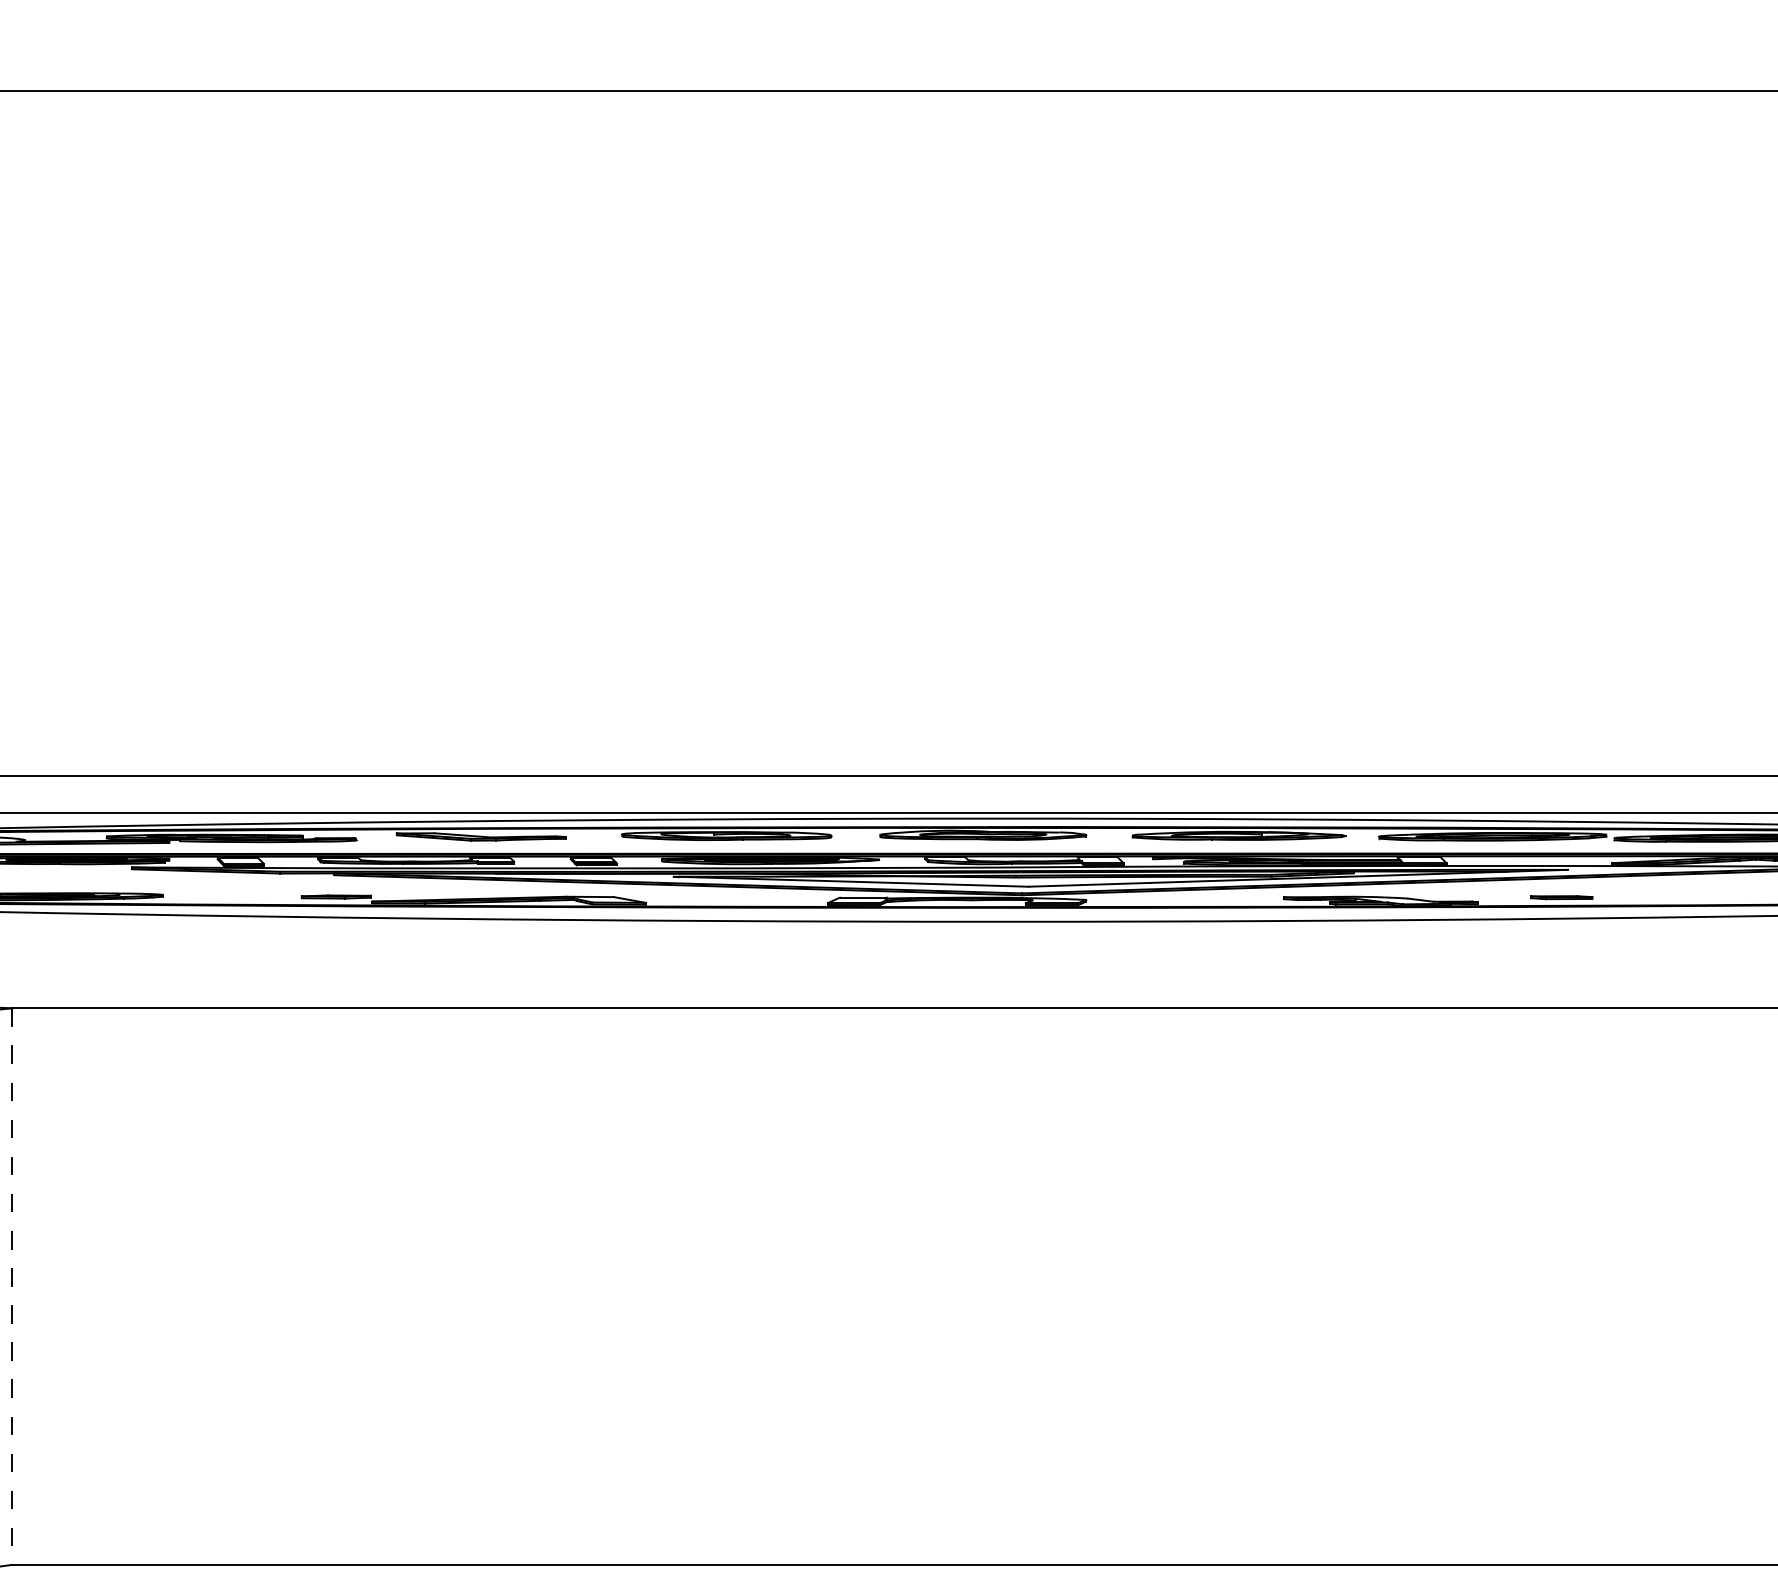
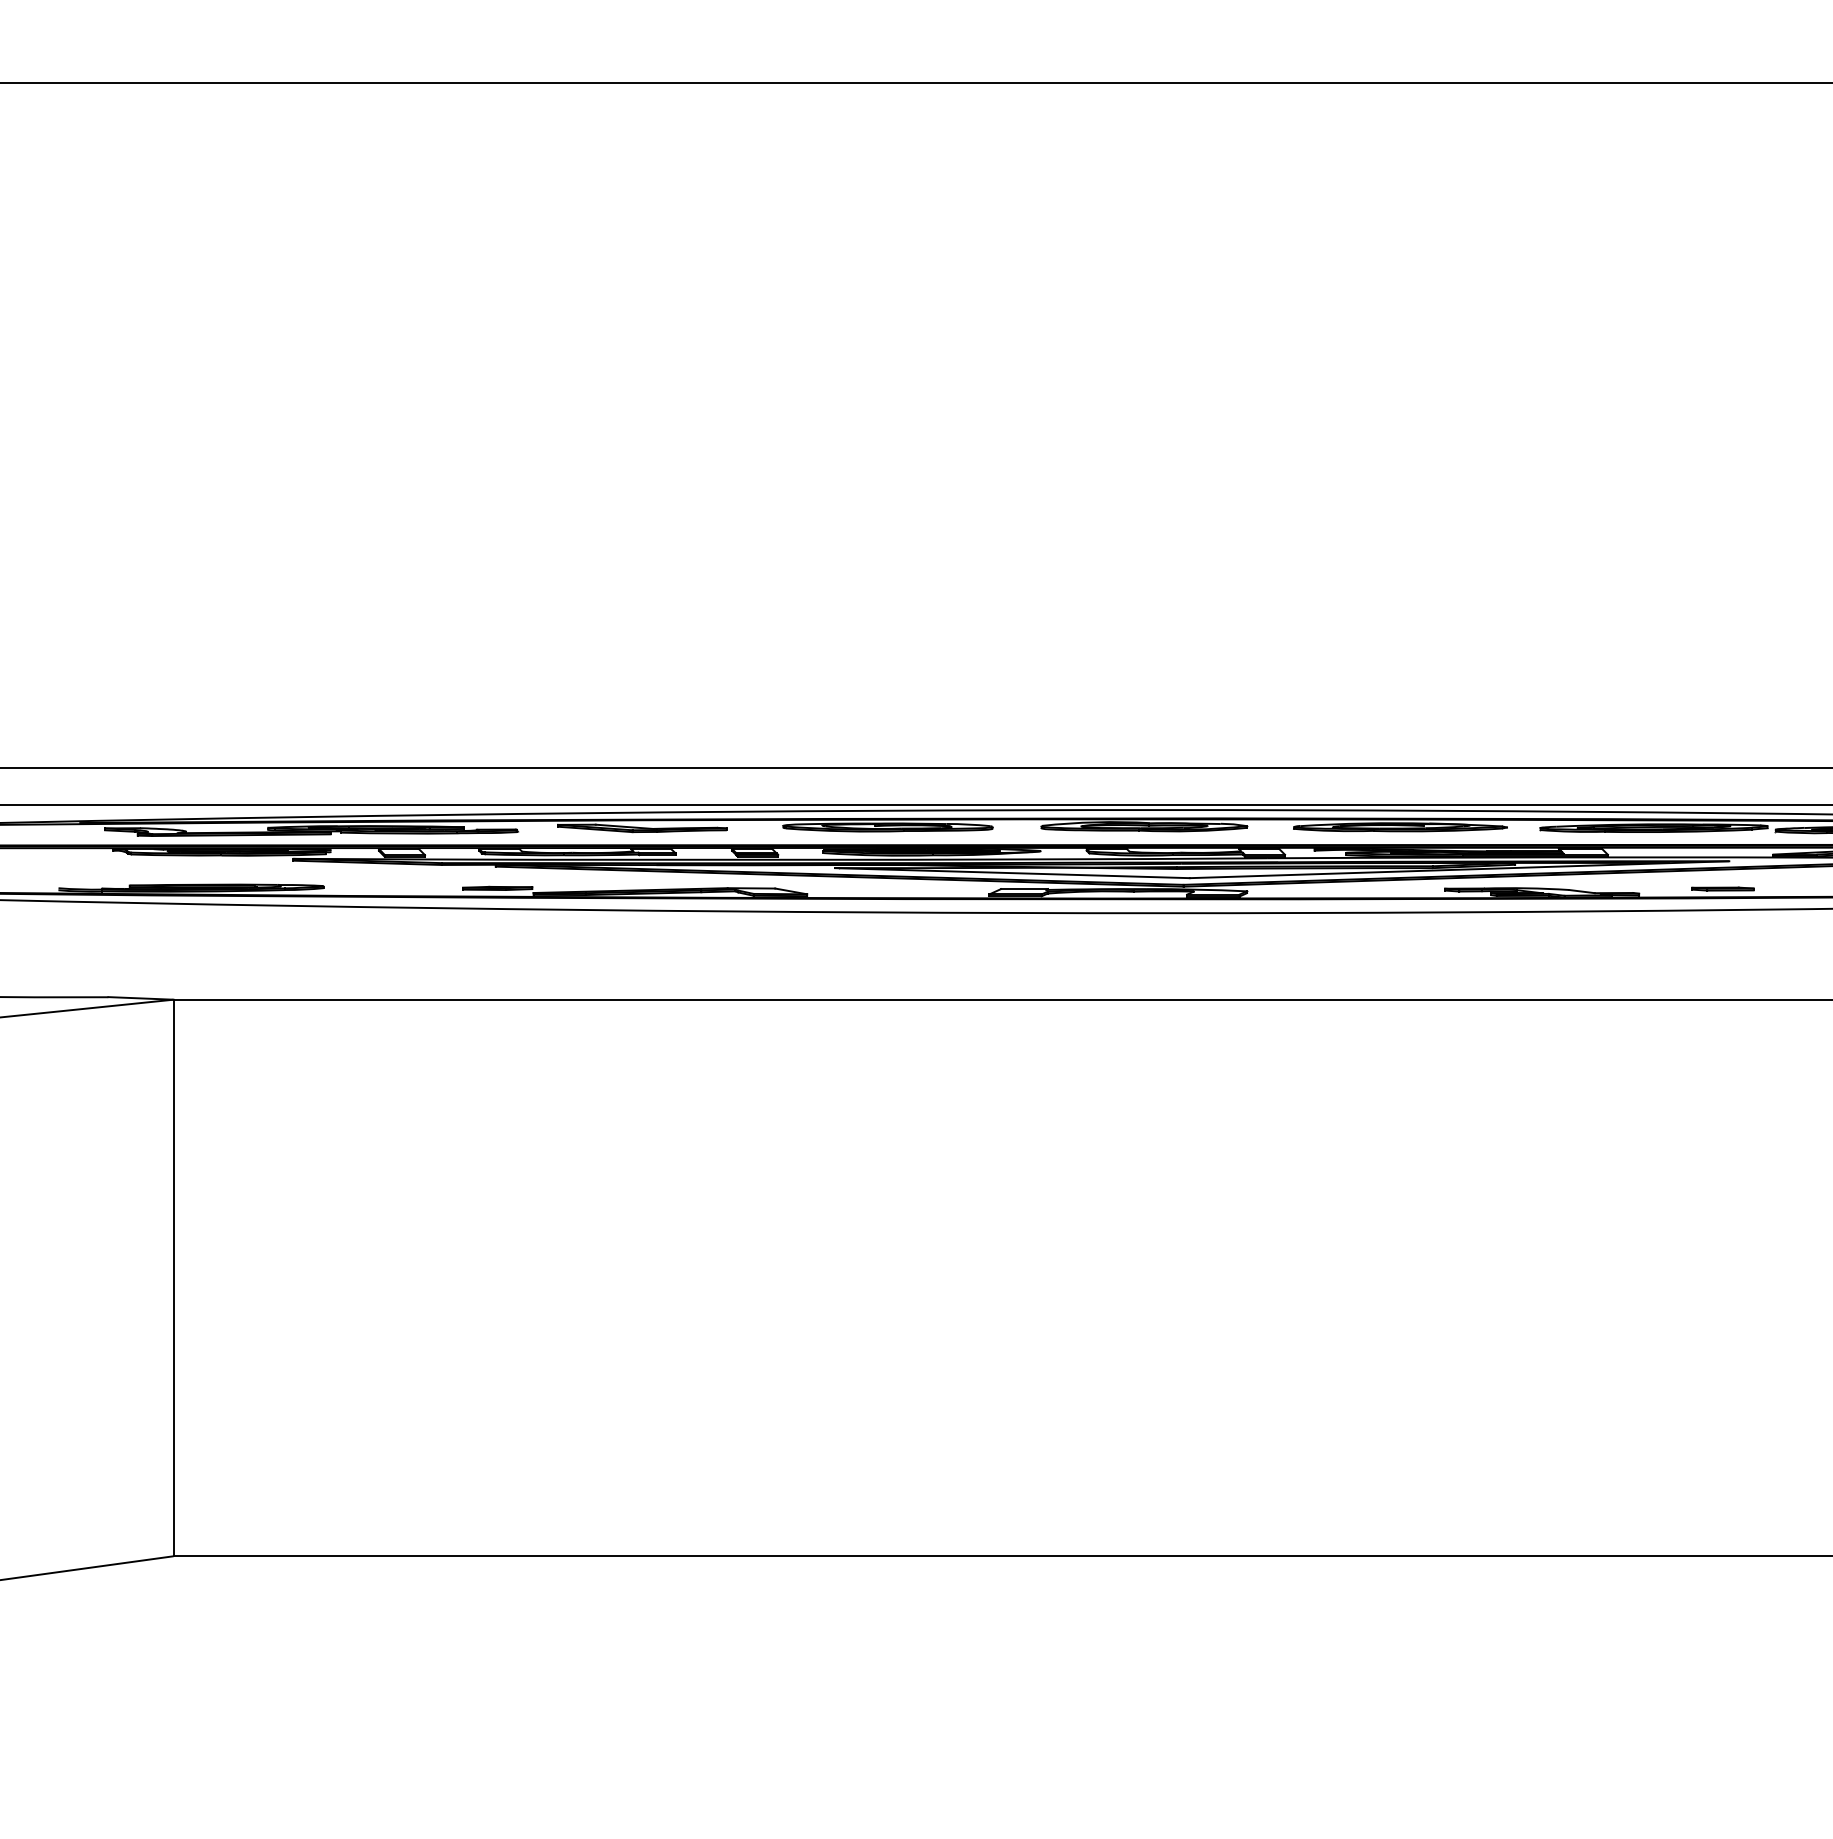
line: (12, 1287) -> (173, 1278), dashed -> solid

